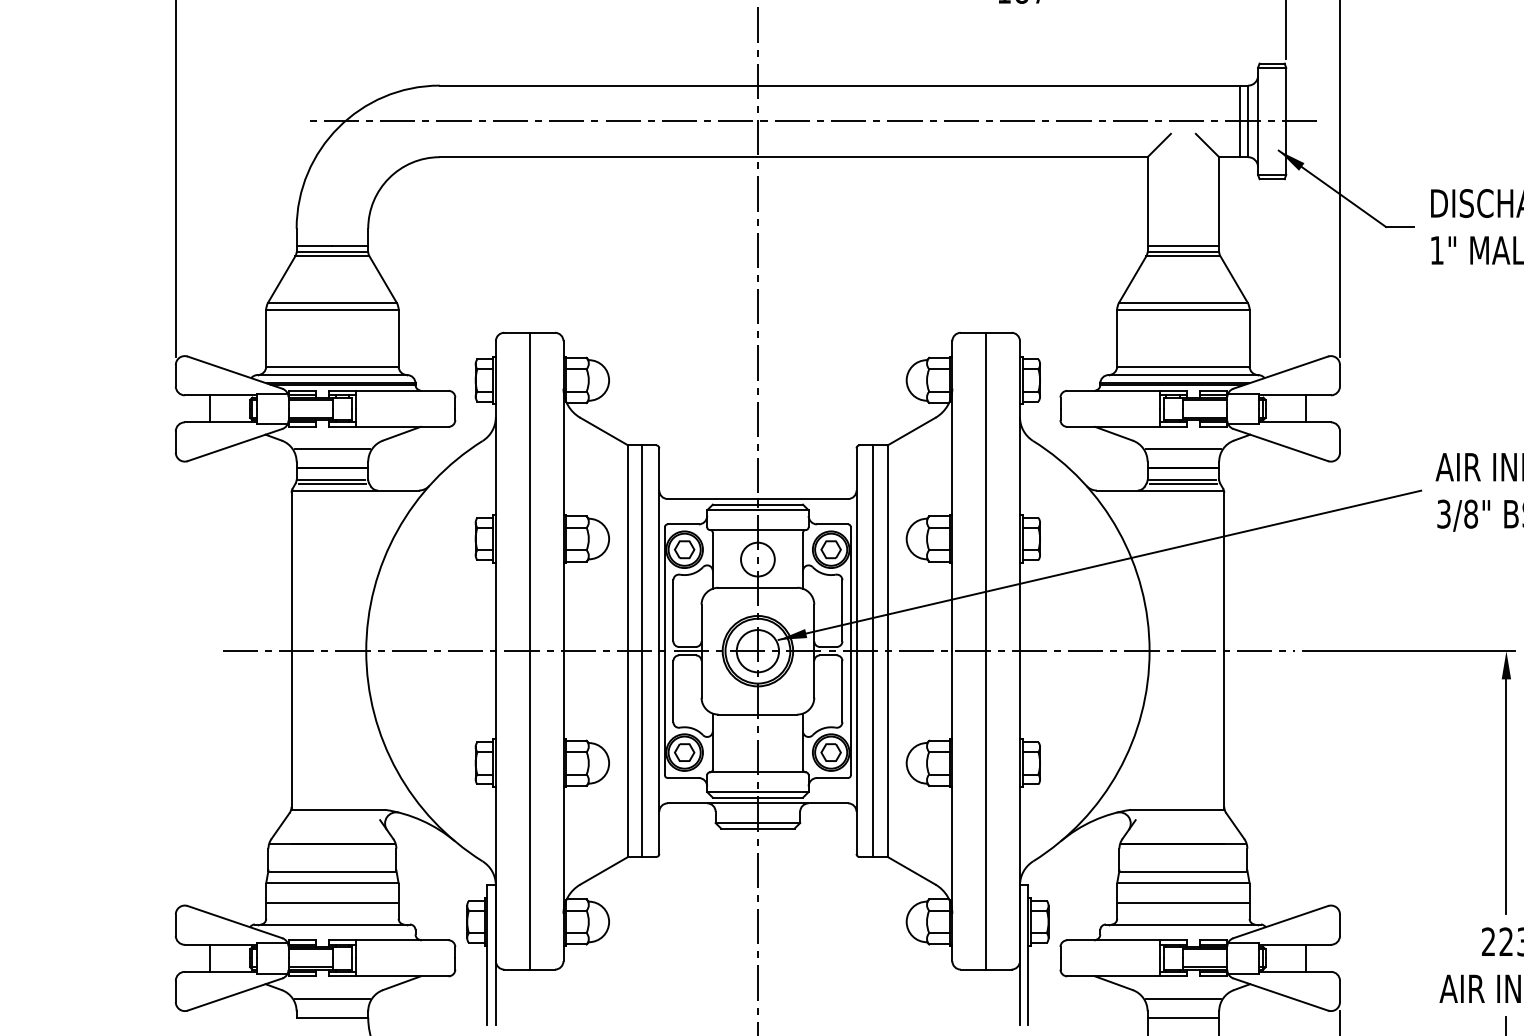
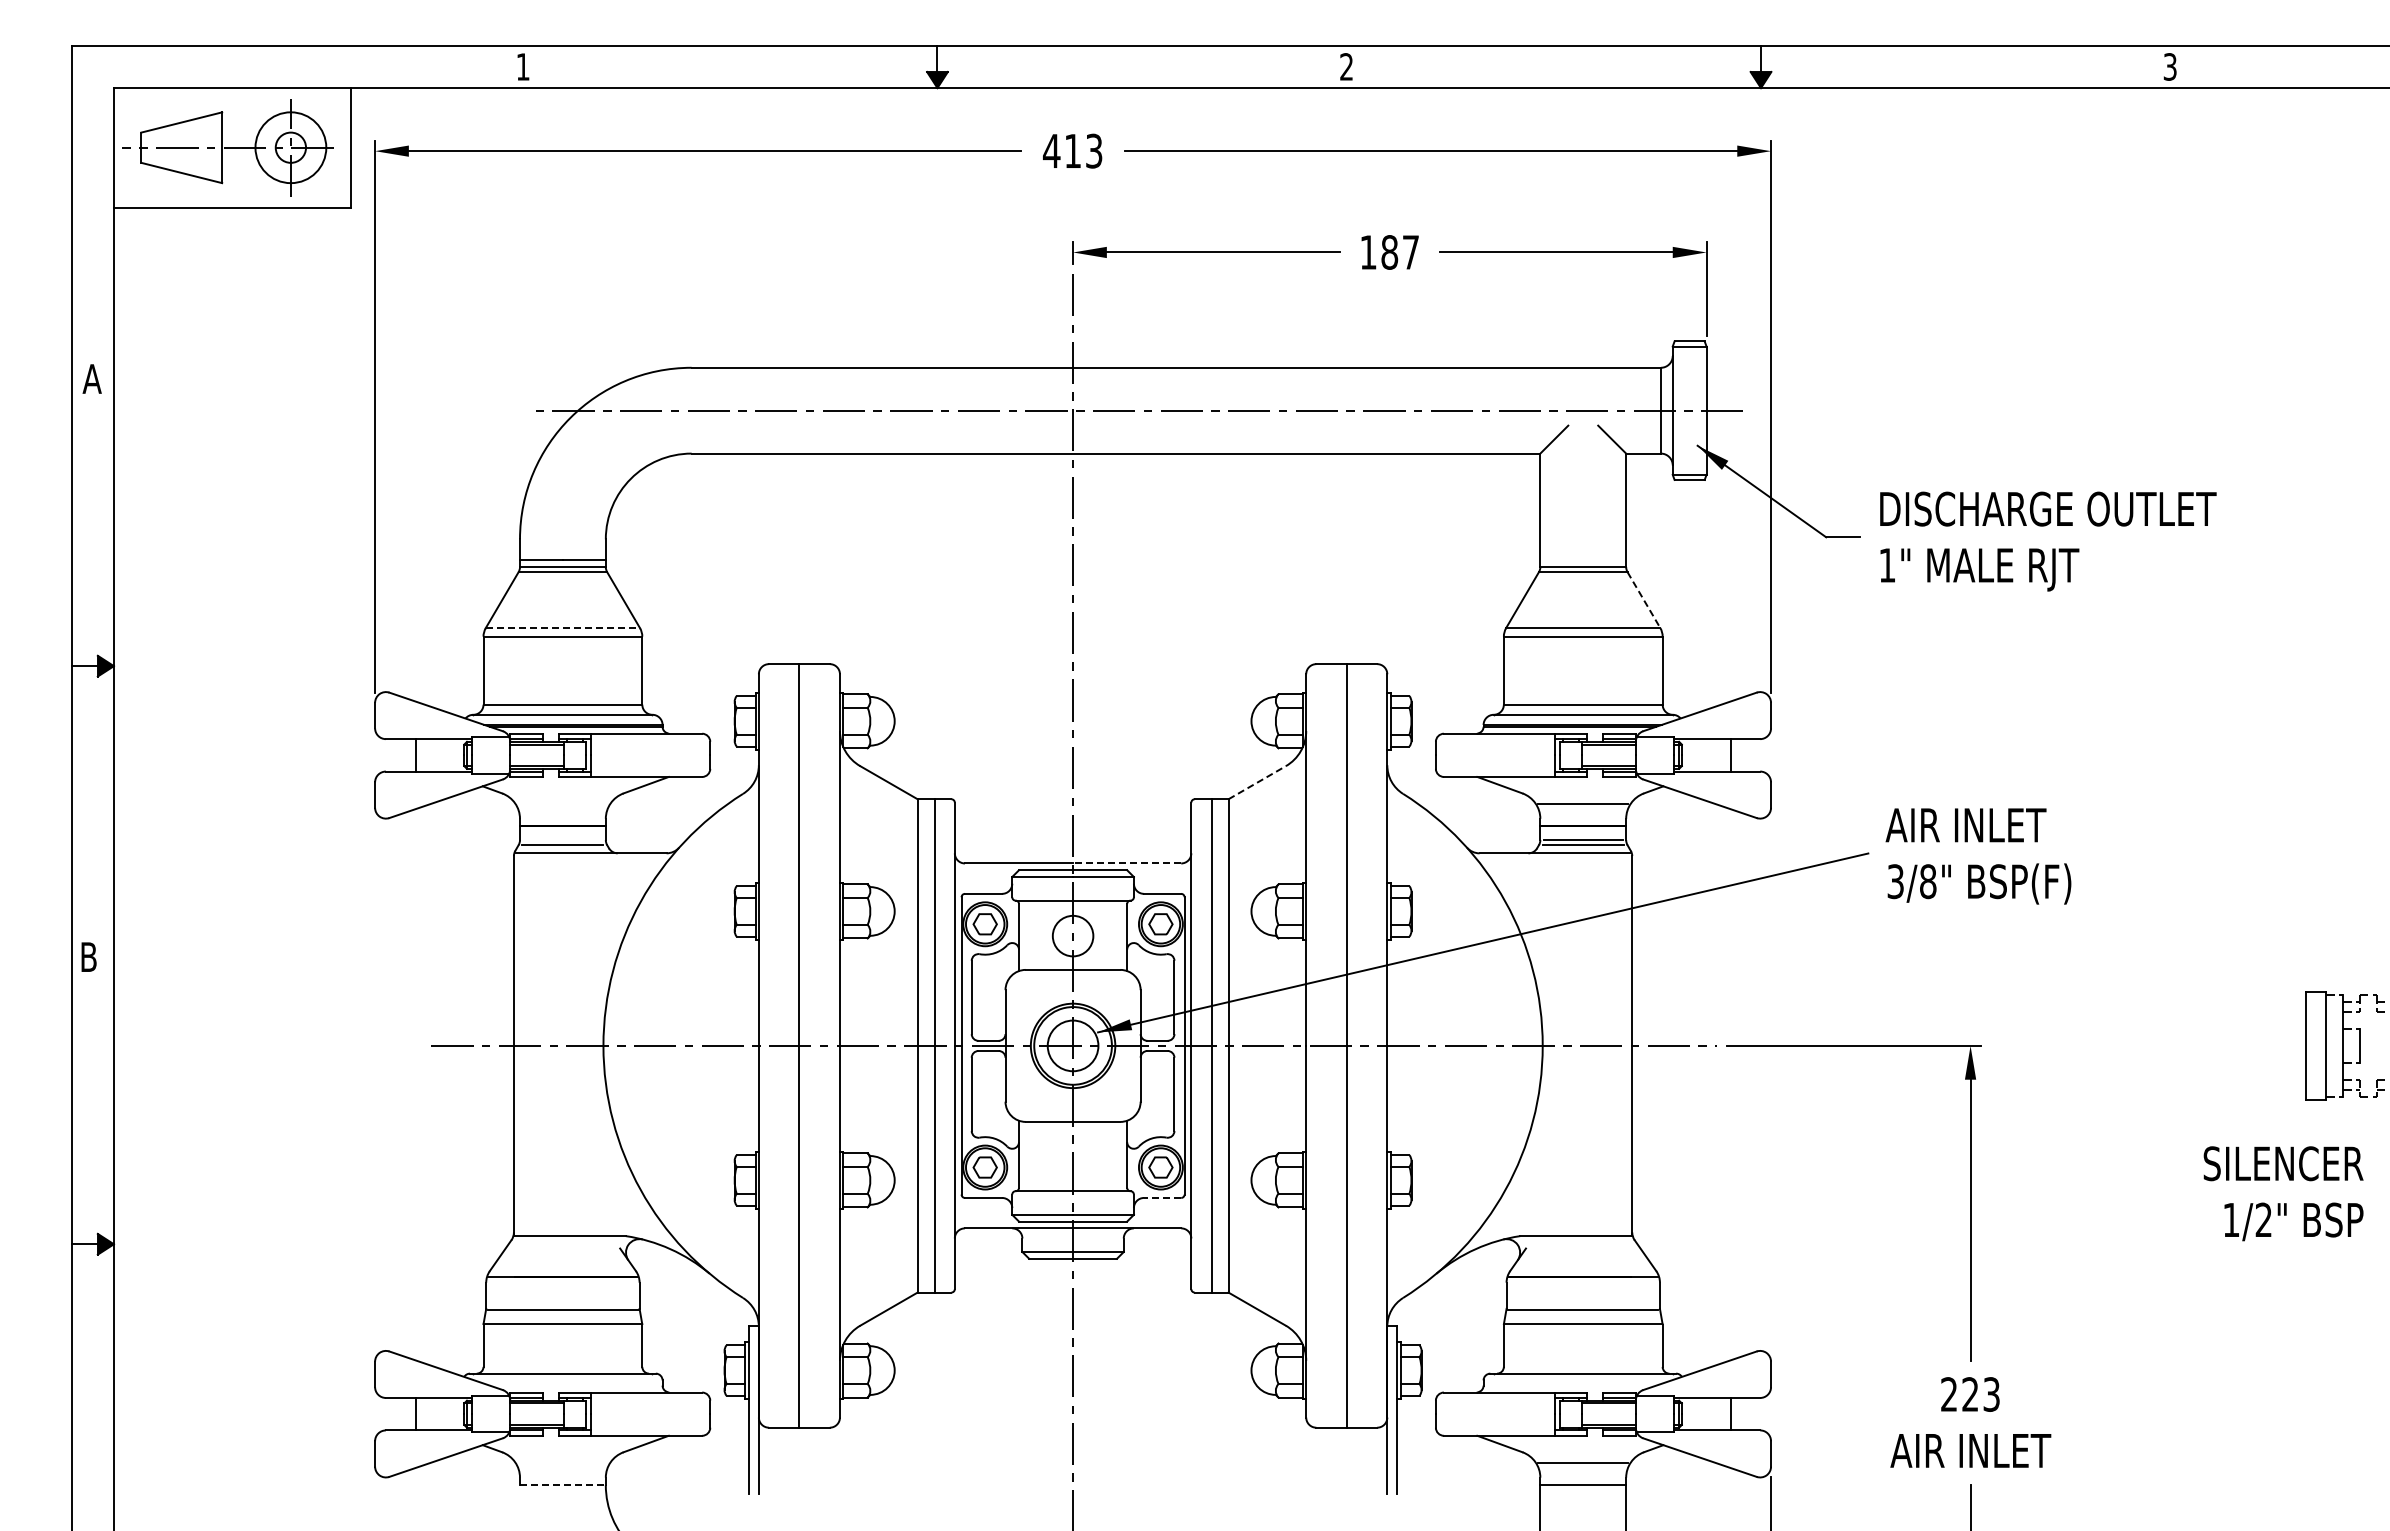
line: (1239, 121) -> (1650, 410), removed
line: (1183, 245) -> (1583, 559), removed
line: (1234, 279) -> (1644, 600), solid -> dashed
line: (332, 303) -> (563, 628), solid -> dashed
line: (911, 431) -> (1257, 782), solid -> dashed
line: (332, 449) -> (562, 803), removed
line: (332, 479) -> (562, 840), removed
line: (802, 499) -> (1126, 863), solid -> dashed
line: (832, 777) -> (1162, 1197), solid -> dashed
line: (332, 903) -> (562, 1348), removed
line: (1182, 903) -> (1582, 1348), removed
line: (332, 998) -> (562, 1462), removed
line: (332, 1017) -> (562, 1485), solid -> dashed

